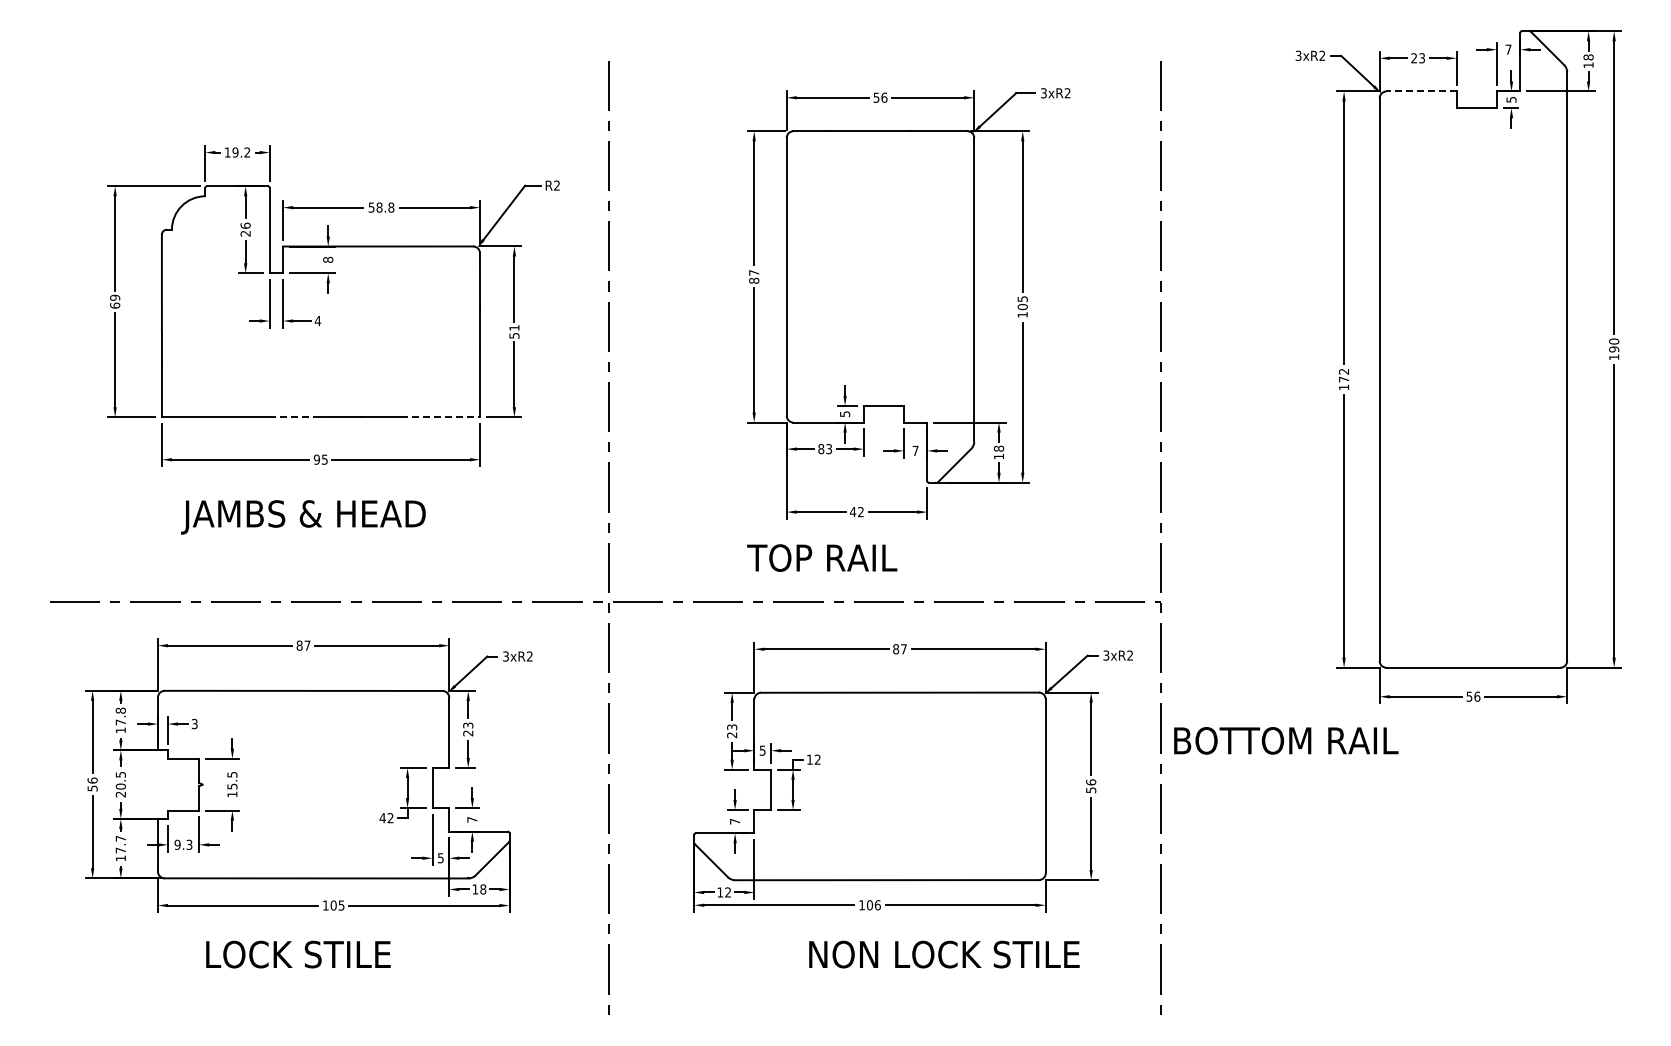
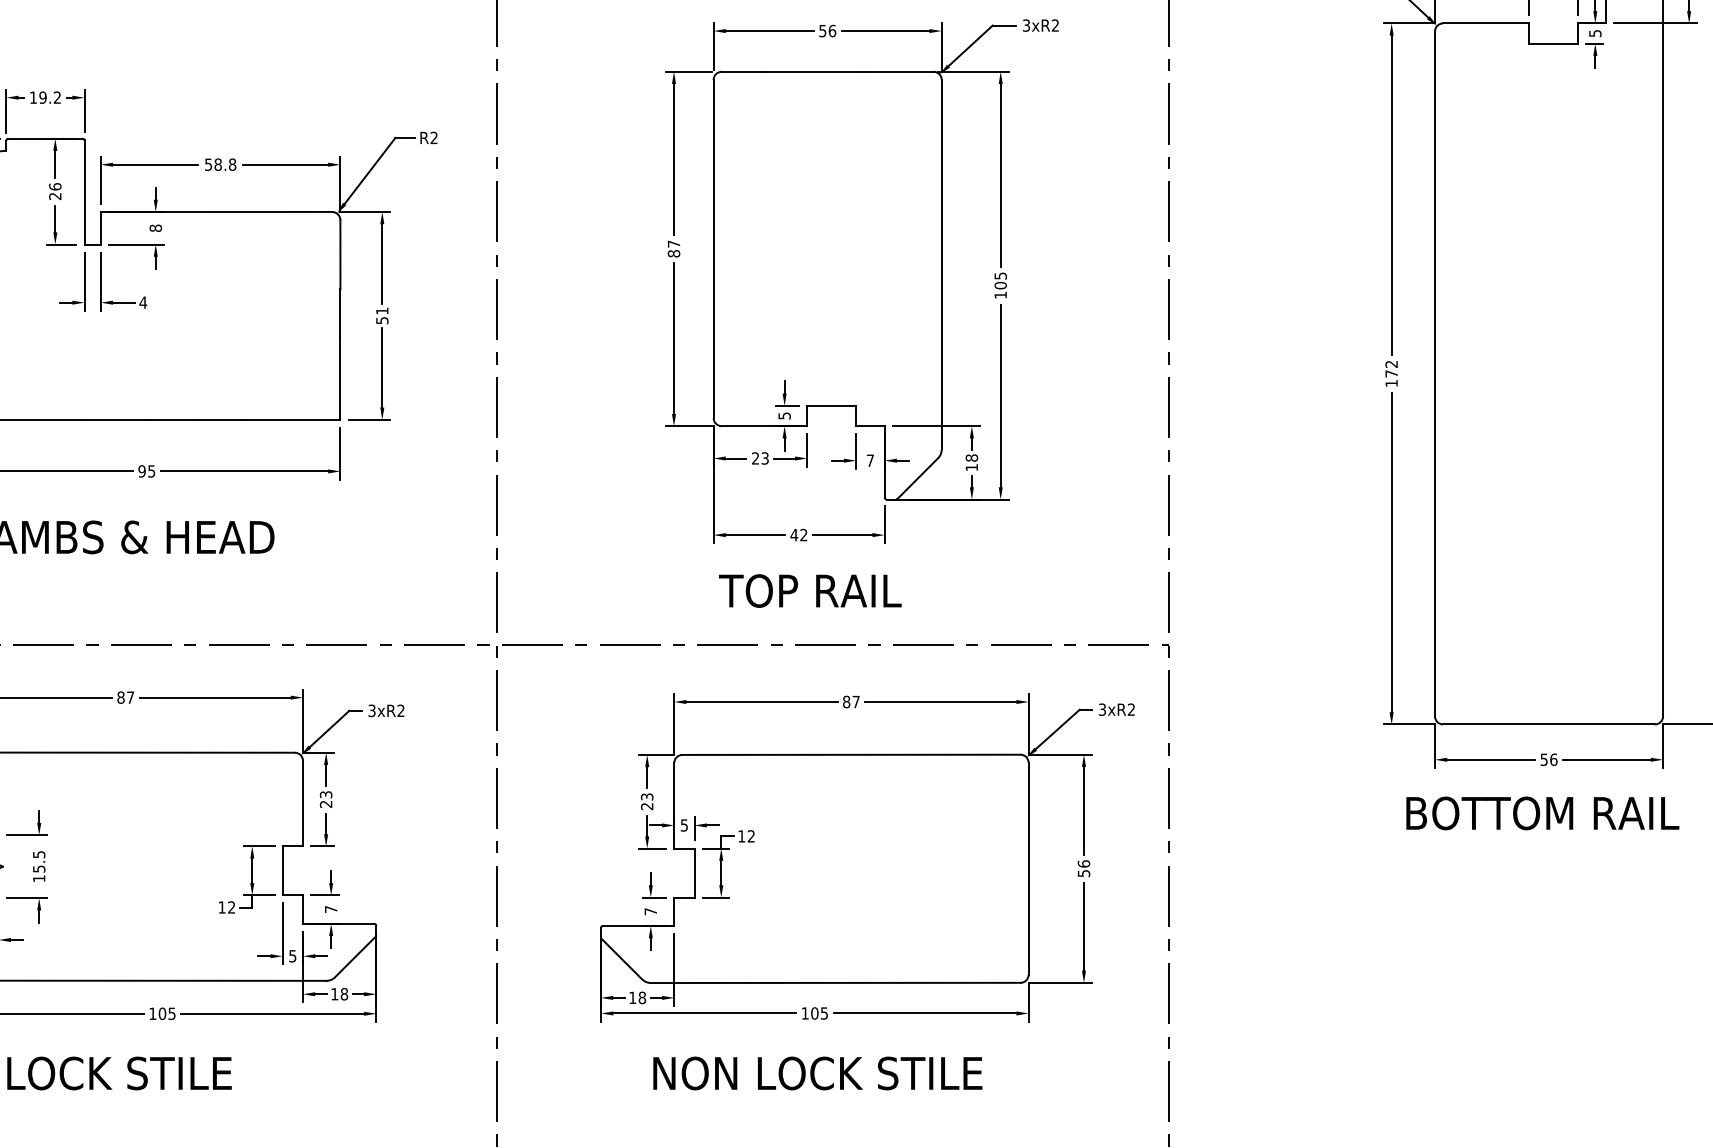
line: (1421, 91) -> (1485, 23), dashed -> solid
line: (295, 417) -> (115, 420), dashed -> solid
line: (441, 417) -> (293, 420), dashed -> solid
text: (821, 449) -> (755, 458), 83 -> 23
text: (822, 557) -> (810, 590), moved
text: (1286, 740) -> (1543, 813), moved
text: (382, 818) -> (221, 907), 42 -> 12
text: (728, 892) -> (642, 997), 12 -> 18
text: (877, 905) -> (824, 1013), 106 -> 105
text: (944, 954) -> (817, 1073), moved

